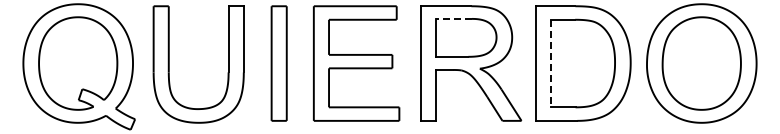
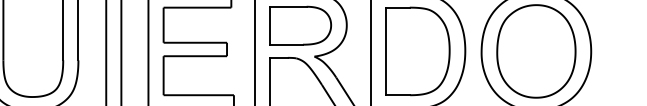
line: (453, 18) -> (288, 6), dashed -> solid
line: (551, 63) -> (386, 51), dashed -> solid

